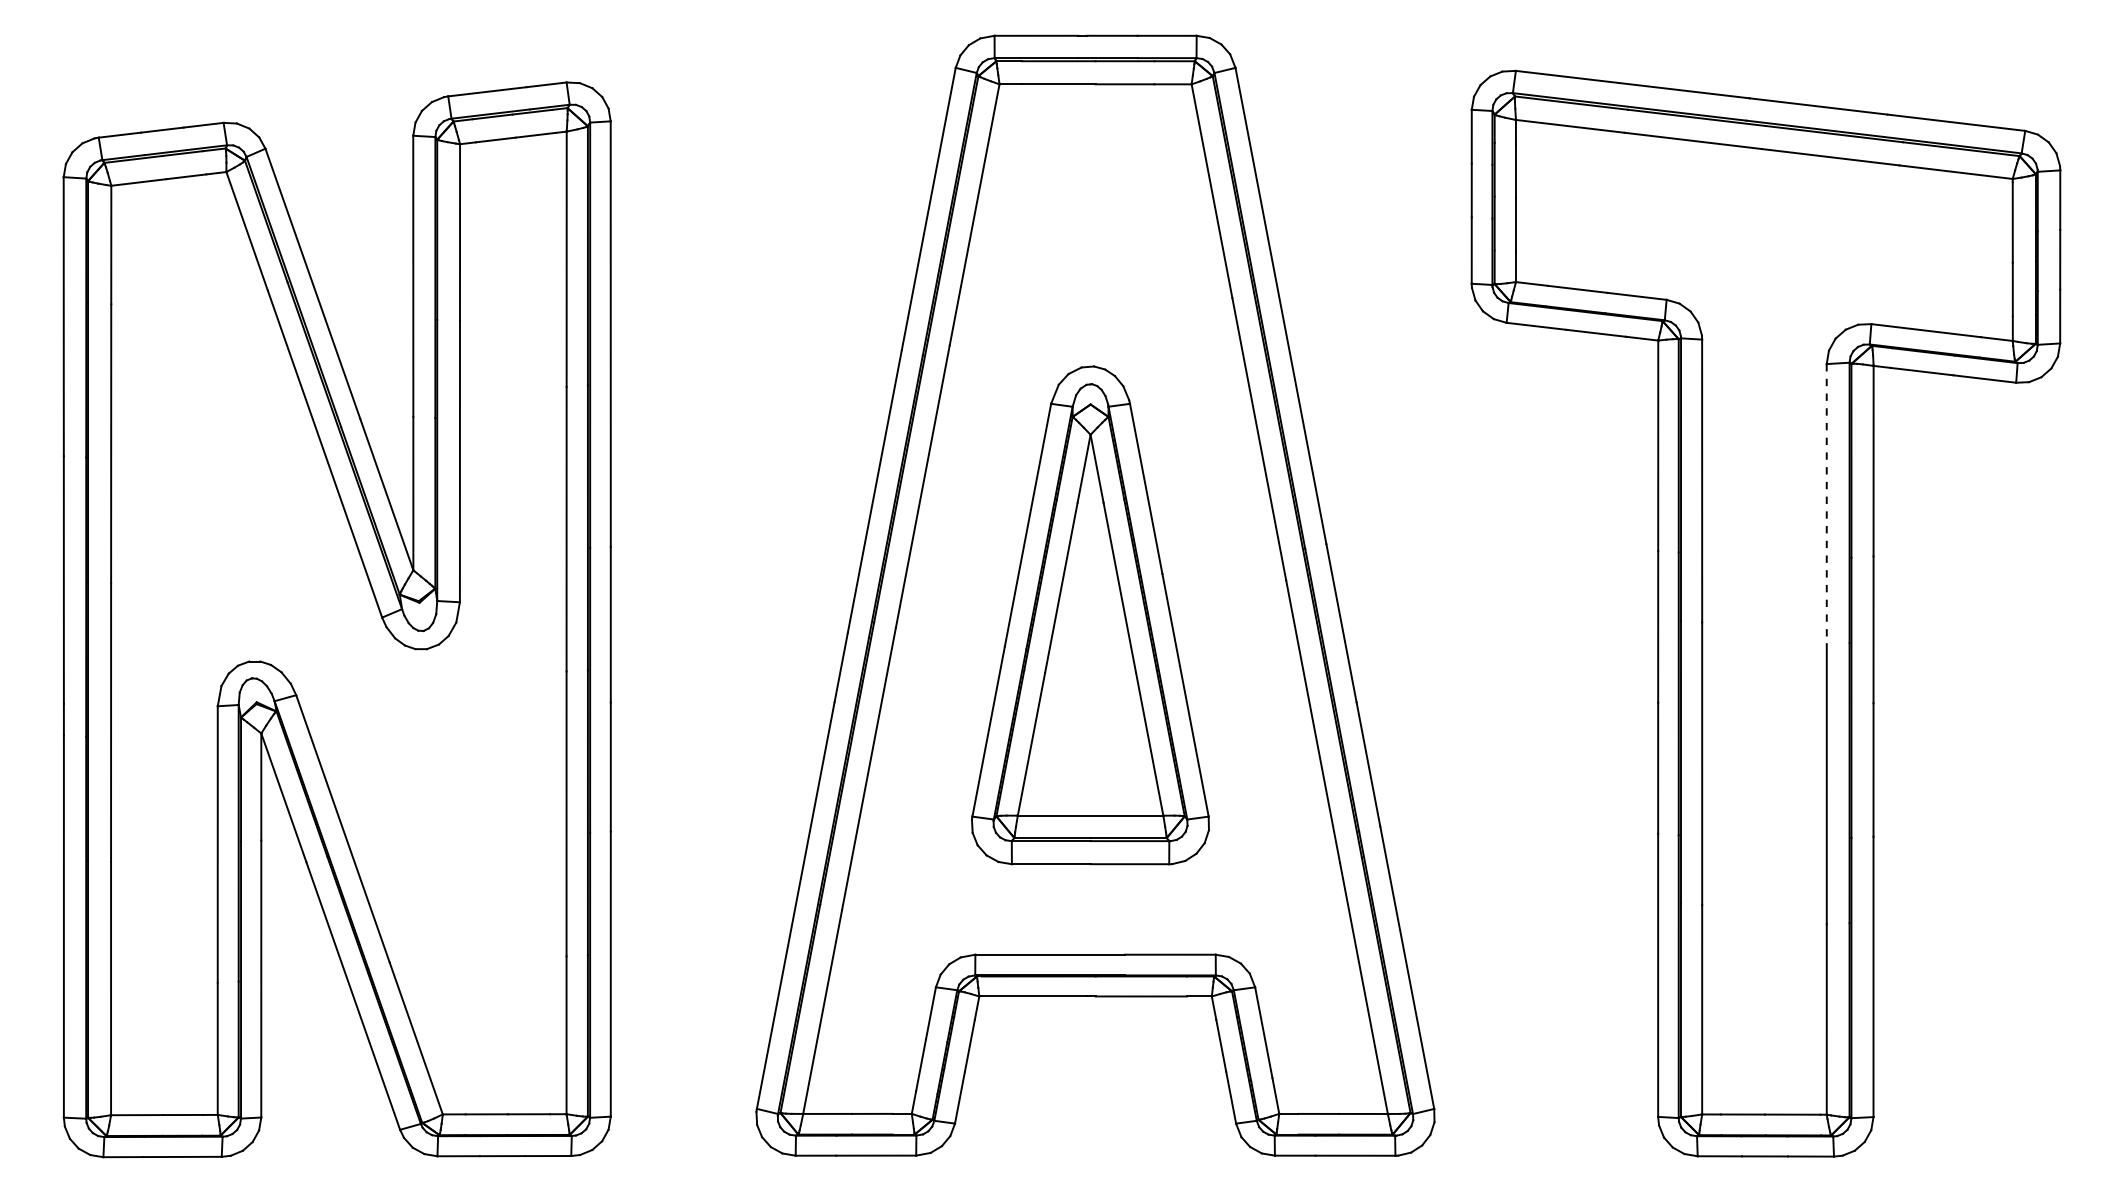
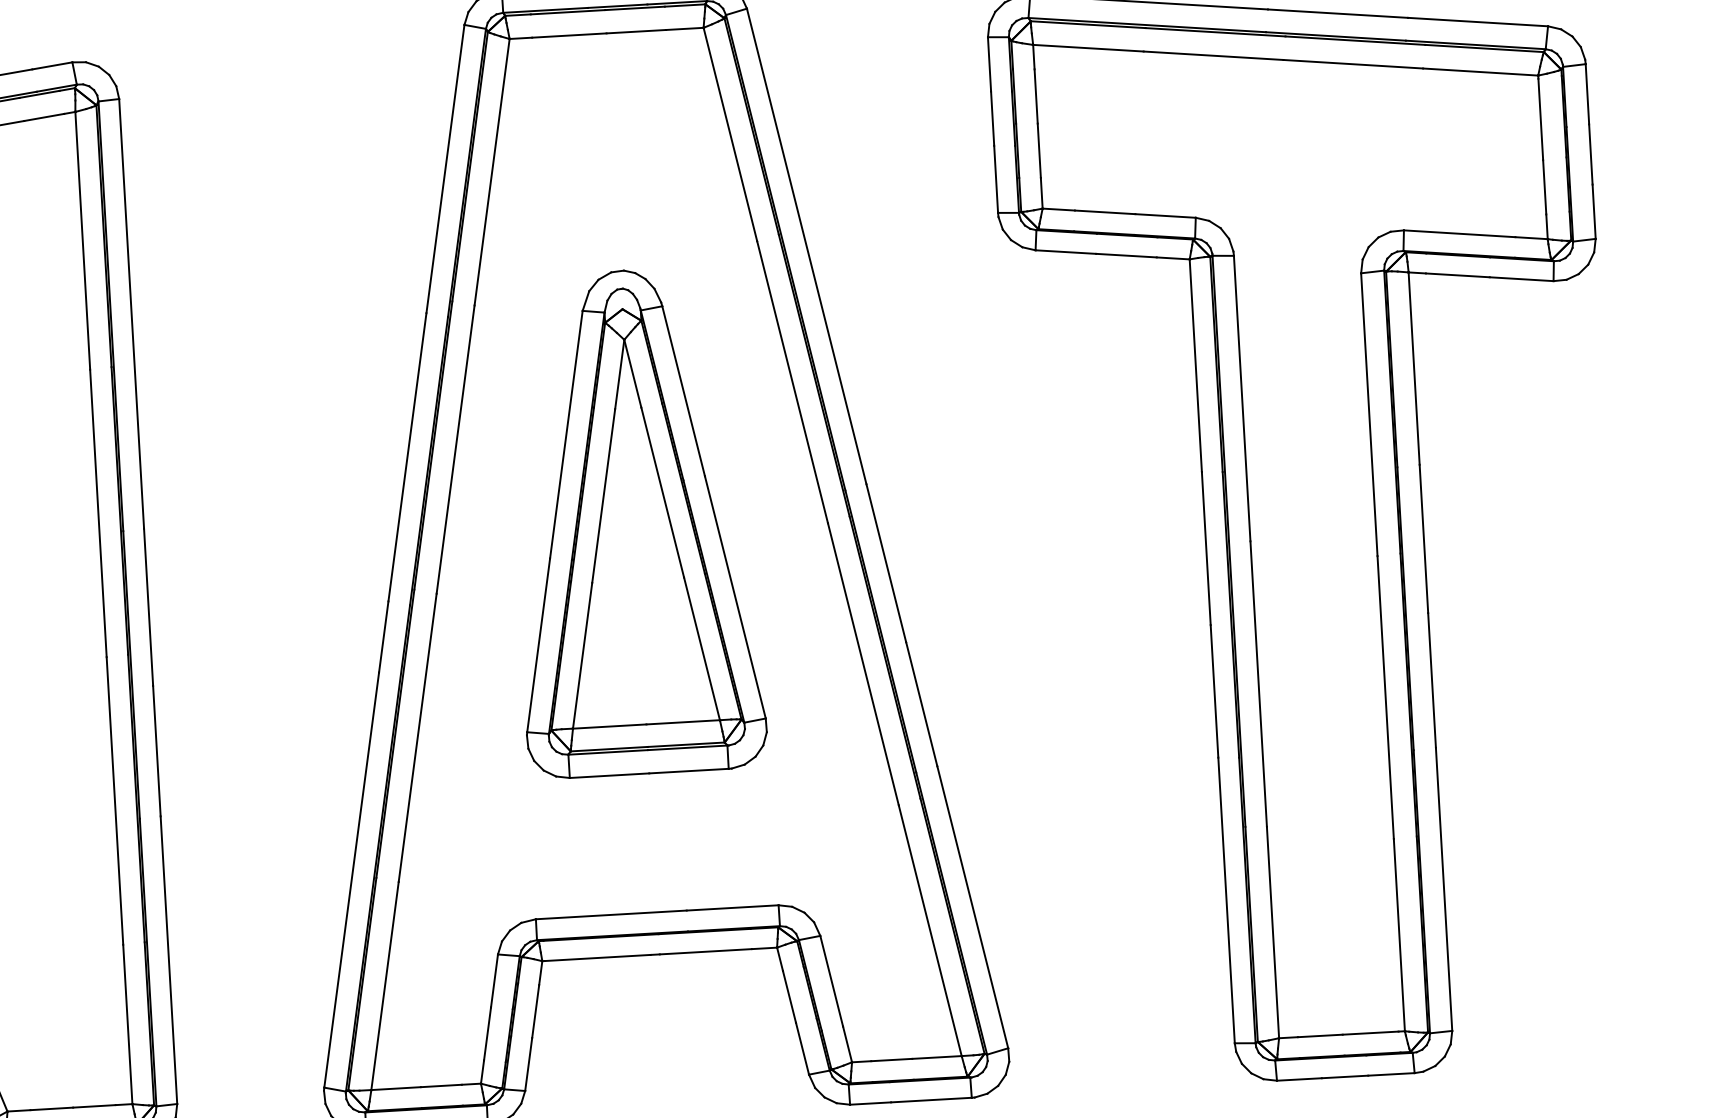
line: (1826, 504) -> (1369, 415), dashed -> solid
part: (1090, 615) -> (634, 522), moved

